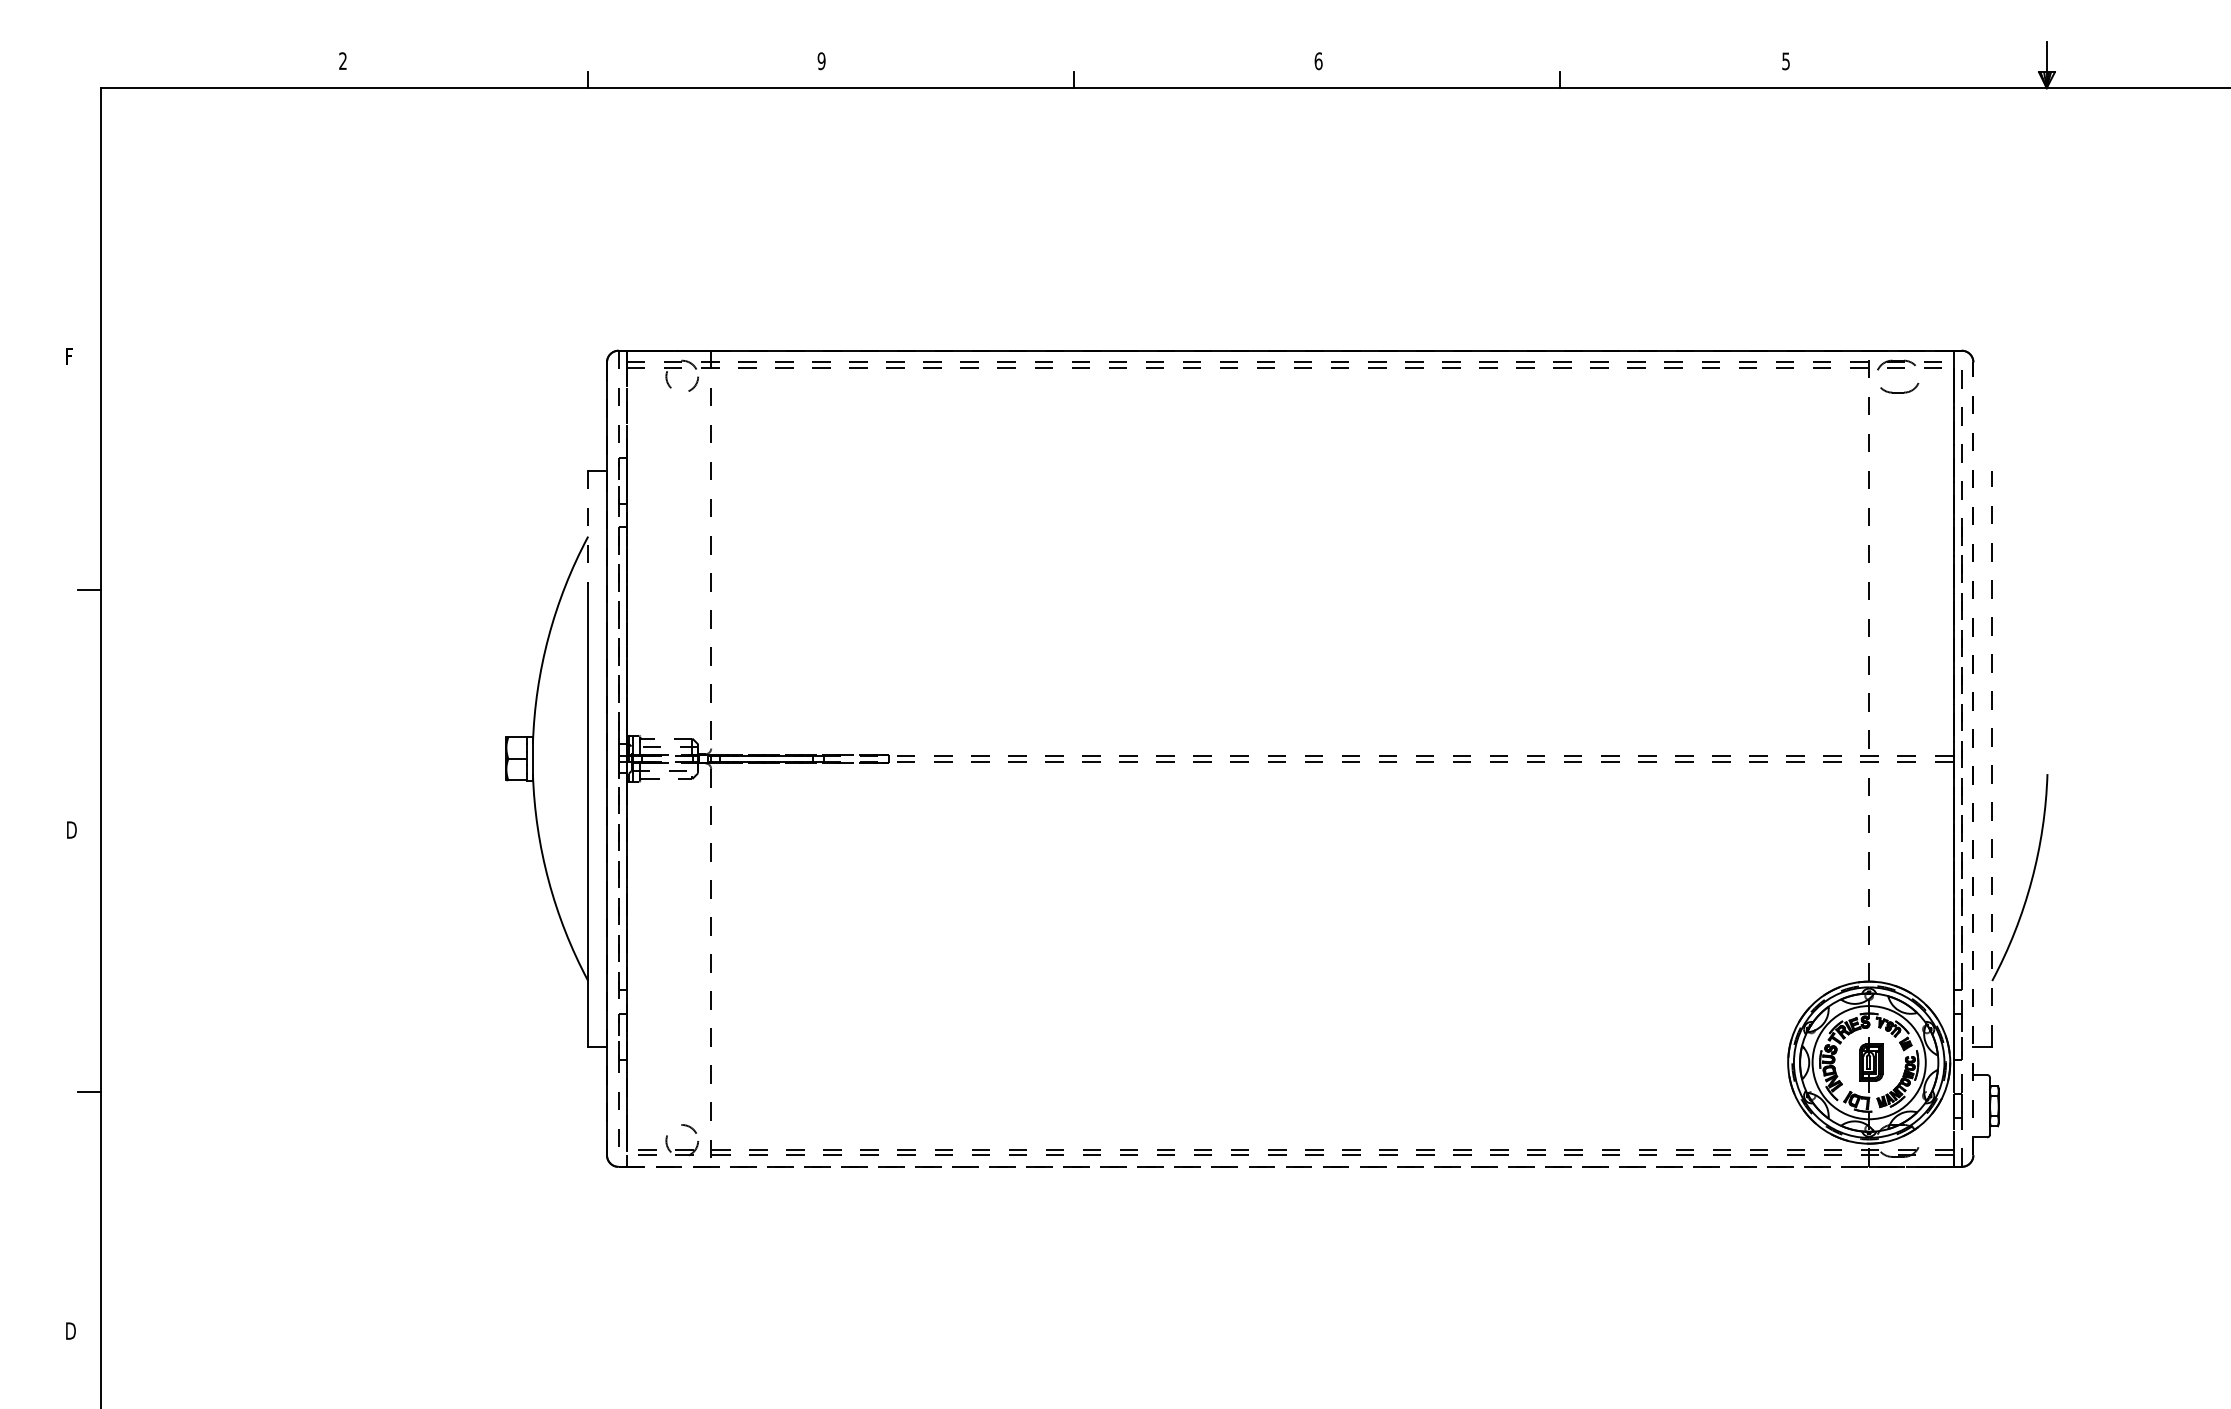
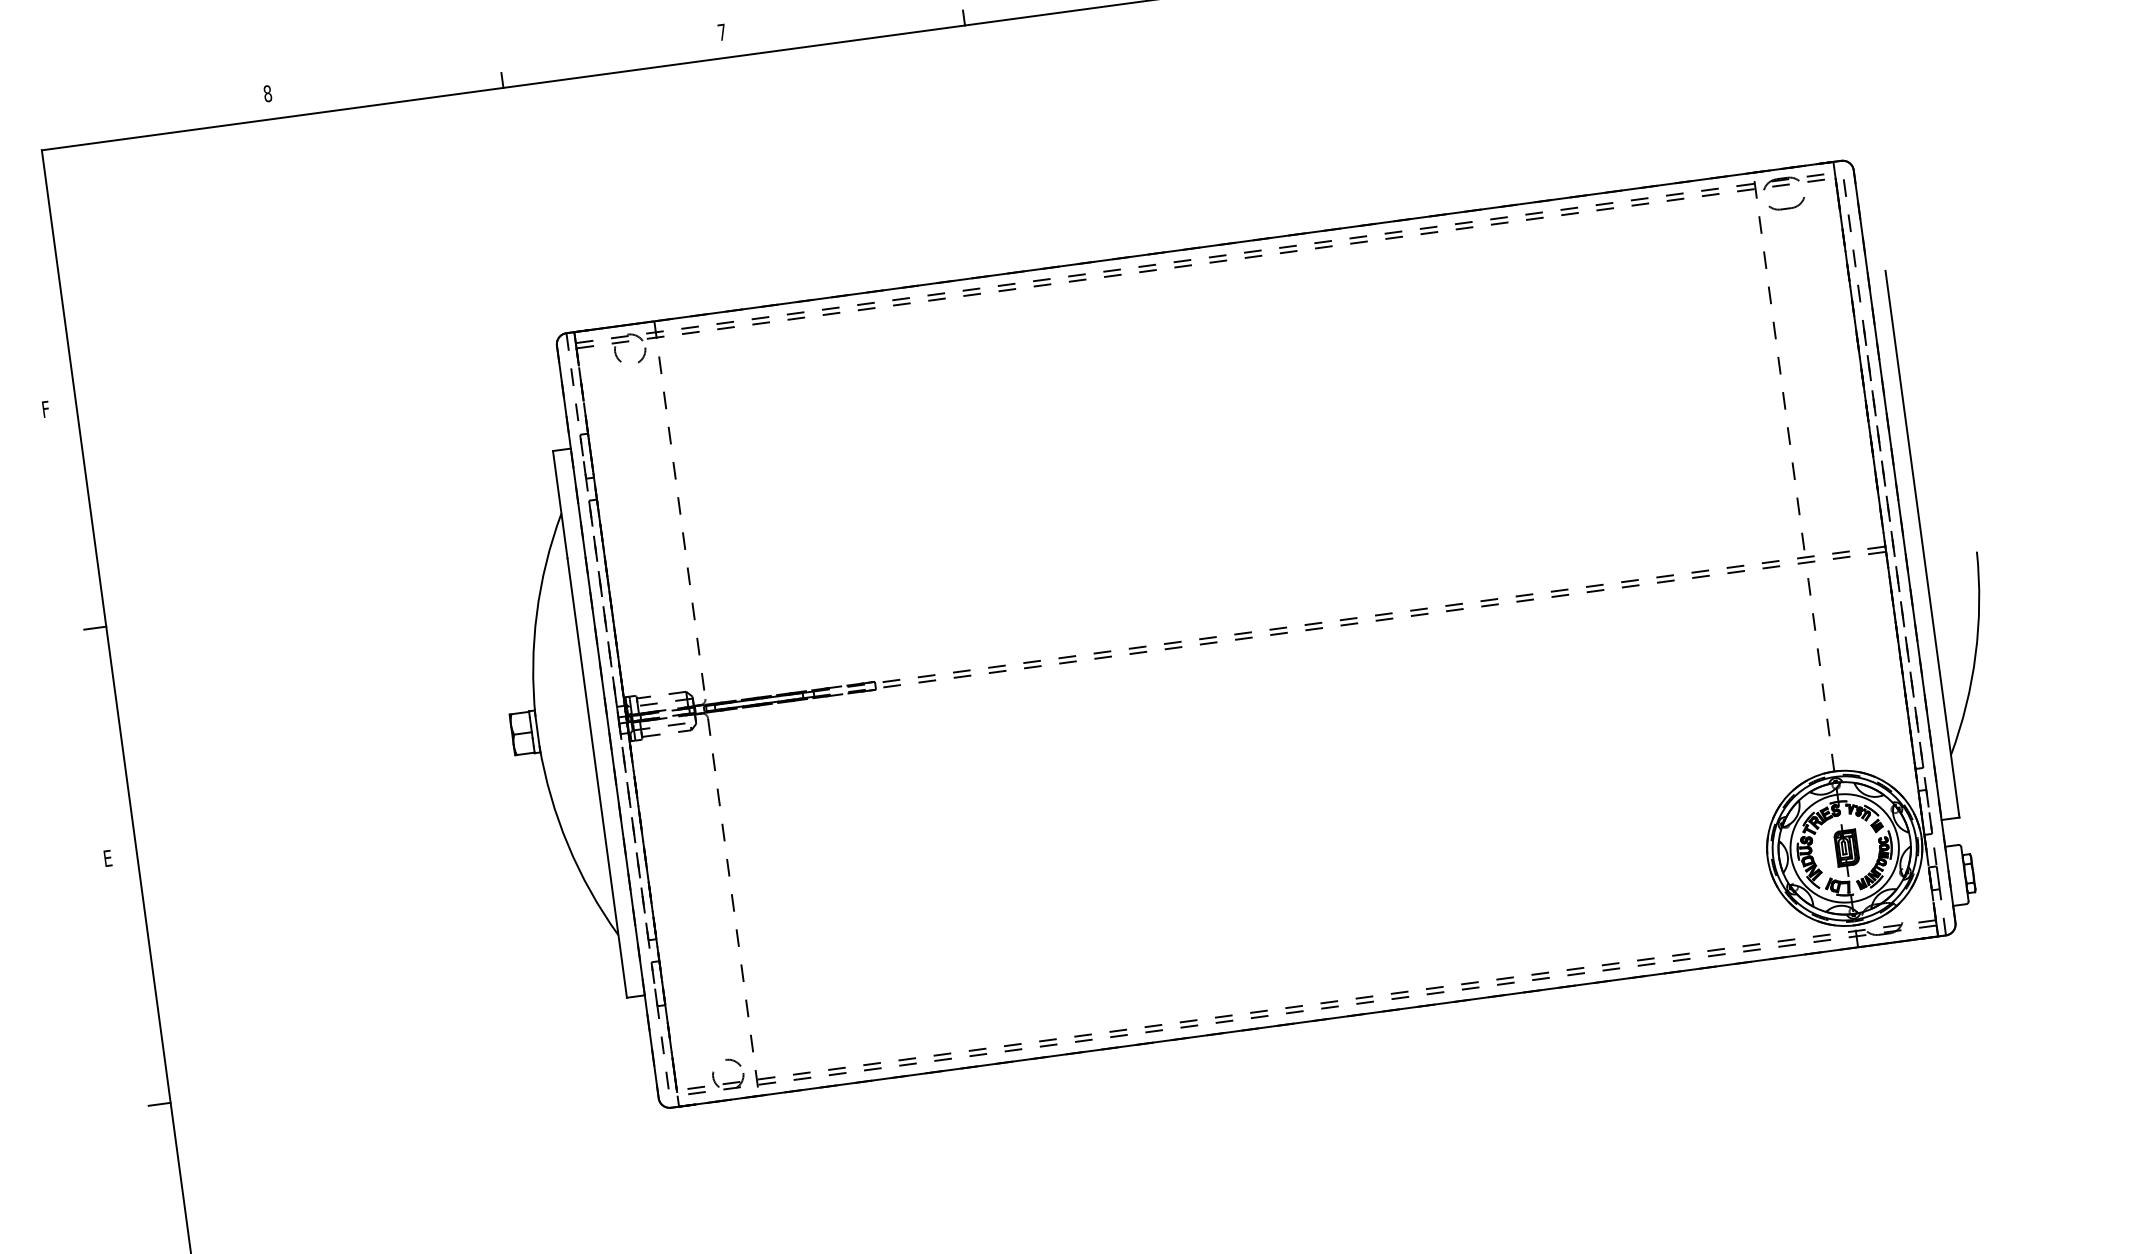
text: (343, 61) -> (268, 94), 2 -> 8
text: (821, 61) -> (721, 32), 9 -> 7
line: (588, 527) -> (560, 504), dashed -> solid
line: (1992, 756) -> (1922, 542), dashed -> solid
line: (1973, 758) -> (1904, 546), dashed -> solid
text: (71, 829) -> (108, 857), D -> E
line: (1290, 1166) -> (1308, 1021), dashed -> solid

